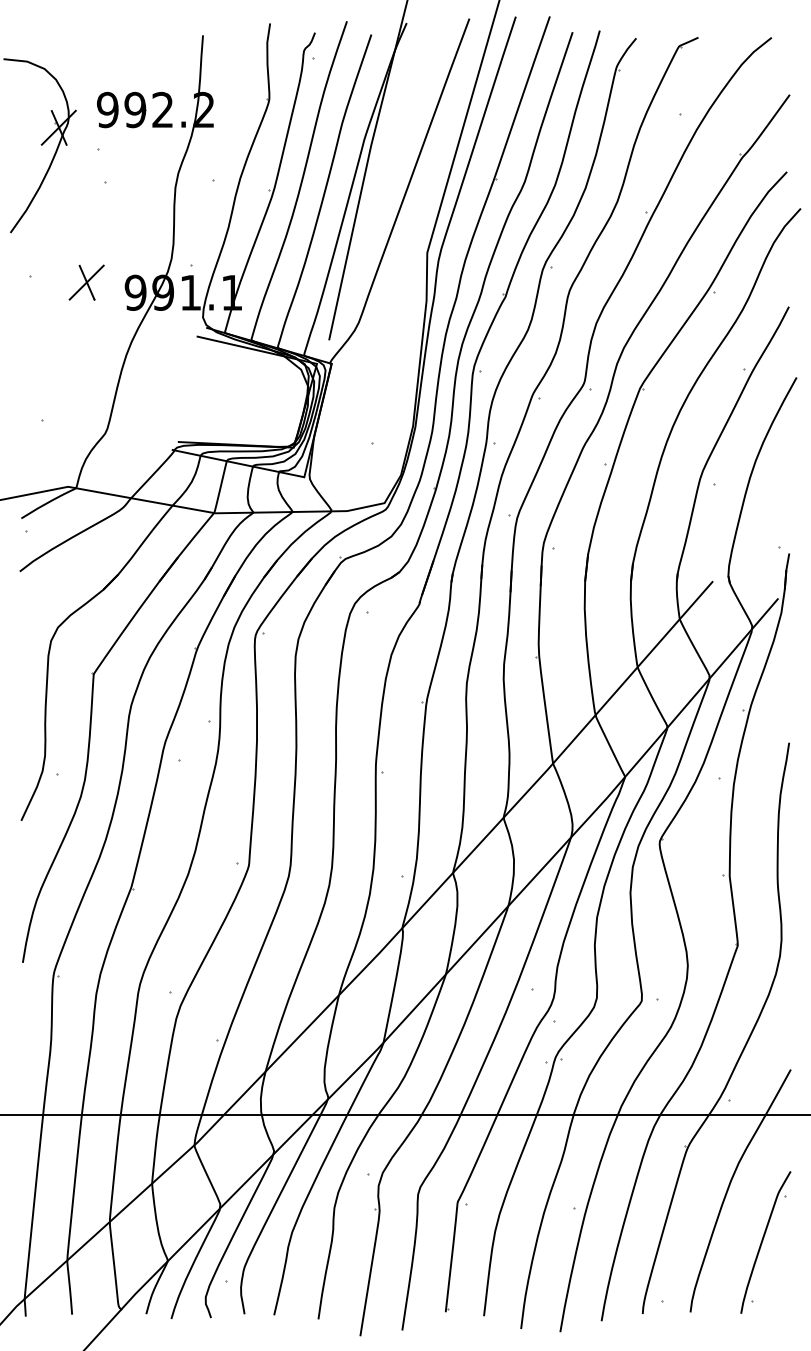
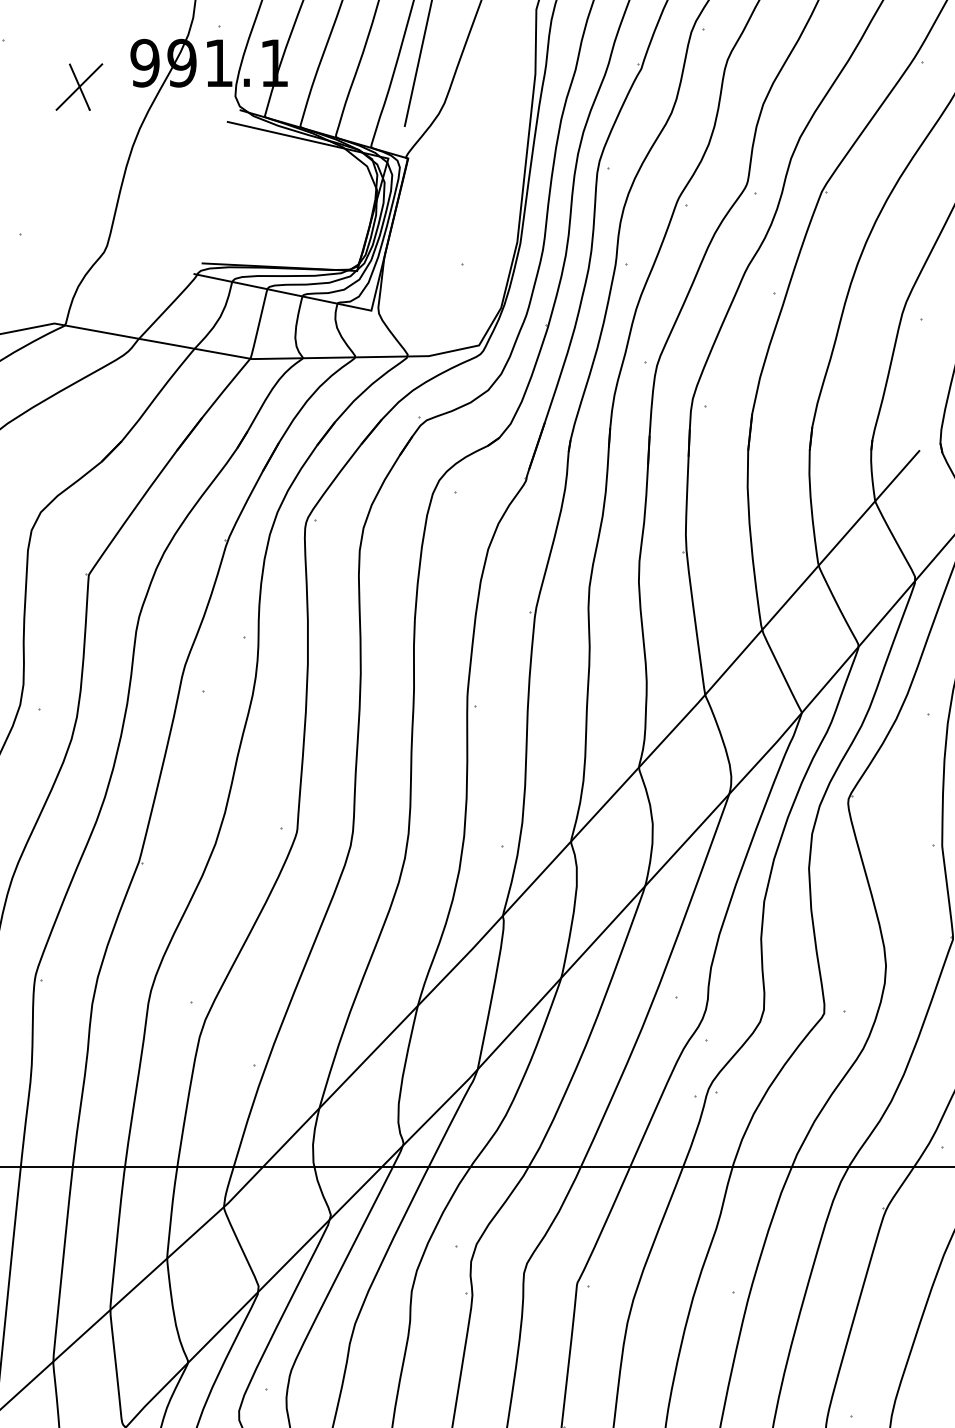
part: (86, 282) -> (79, 86), moved

